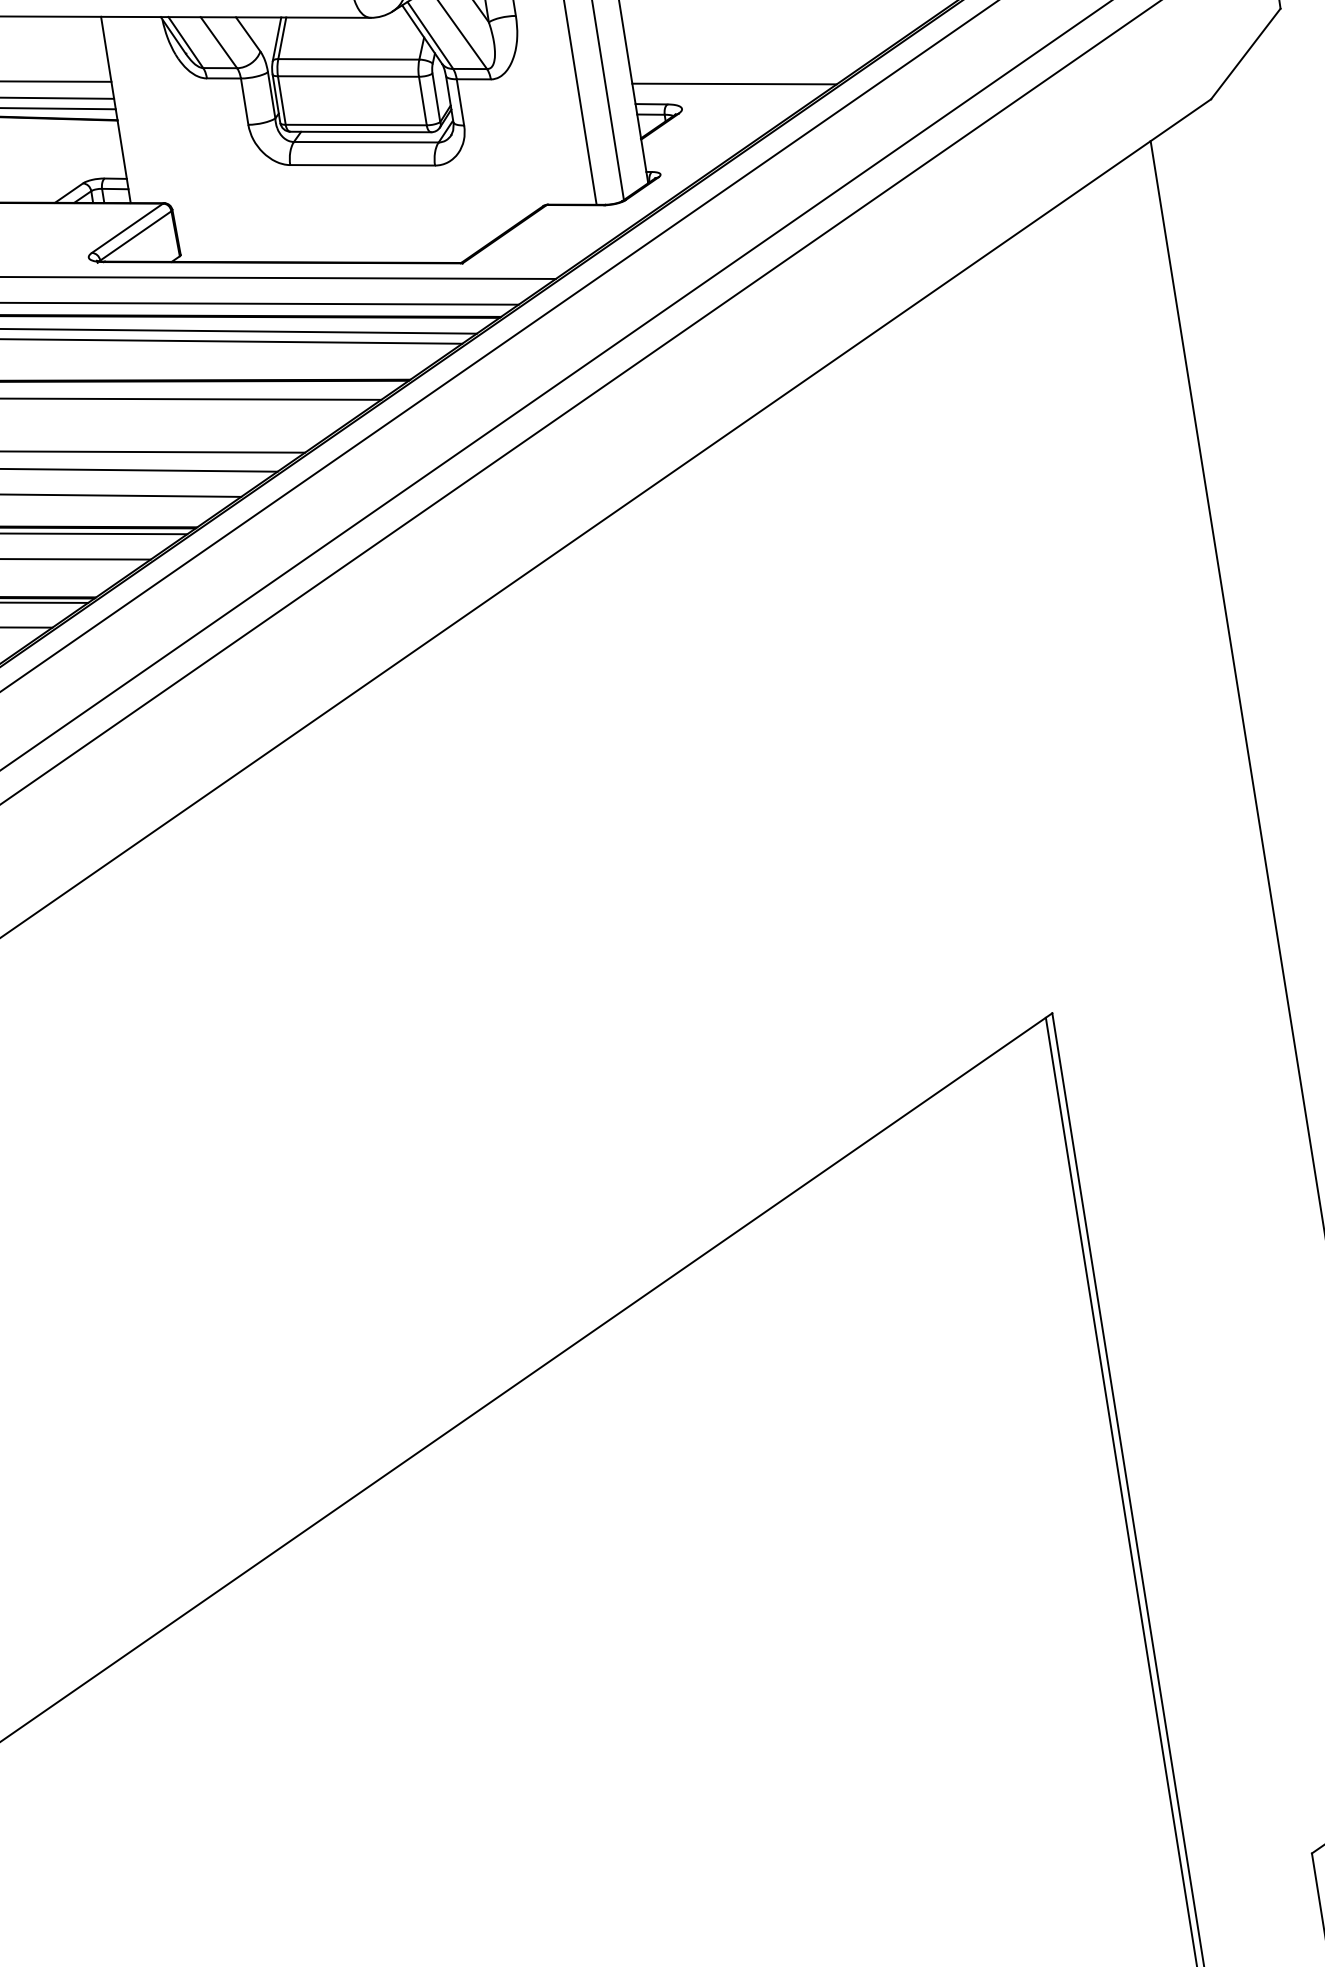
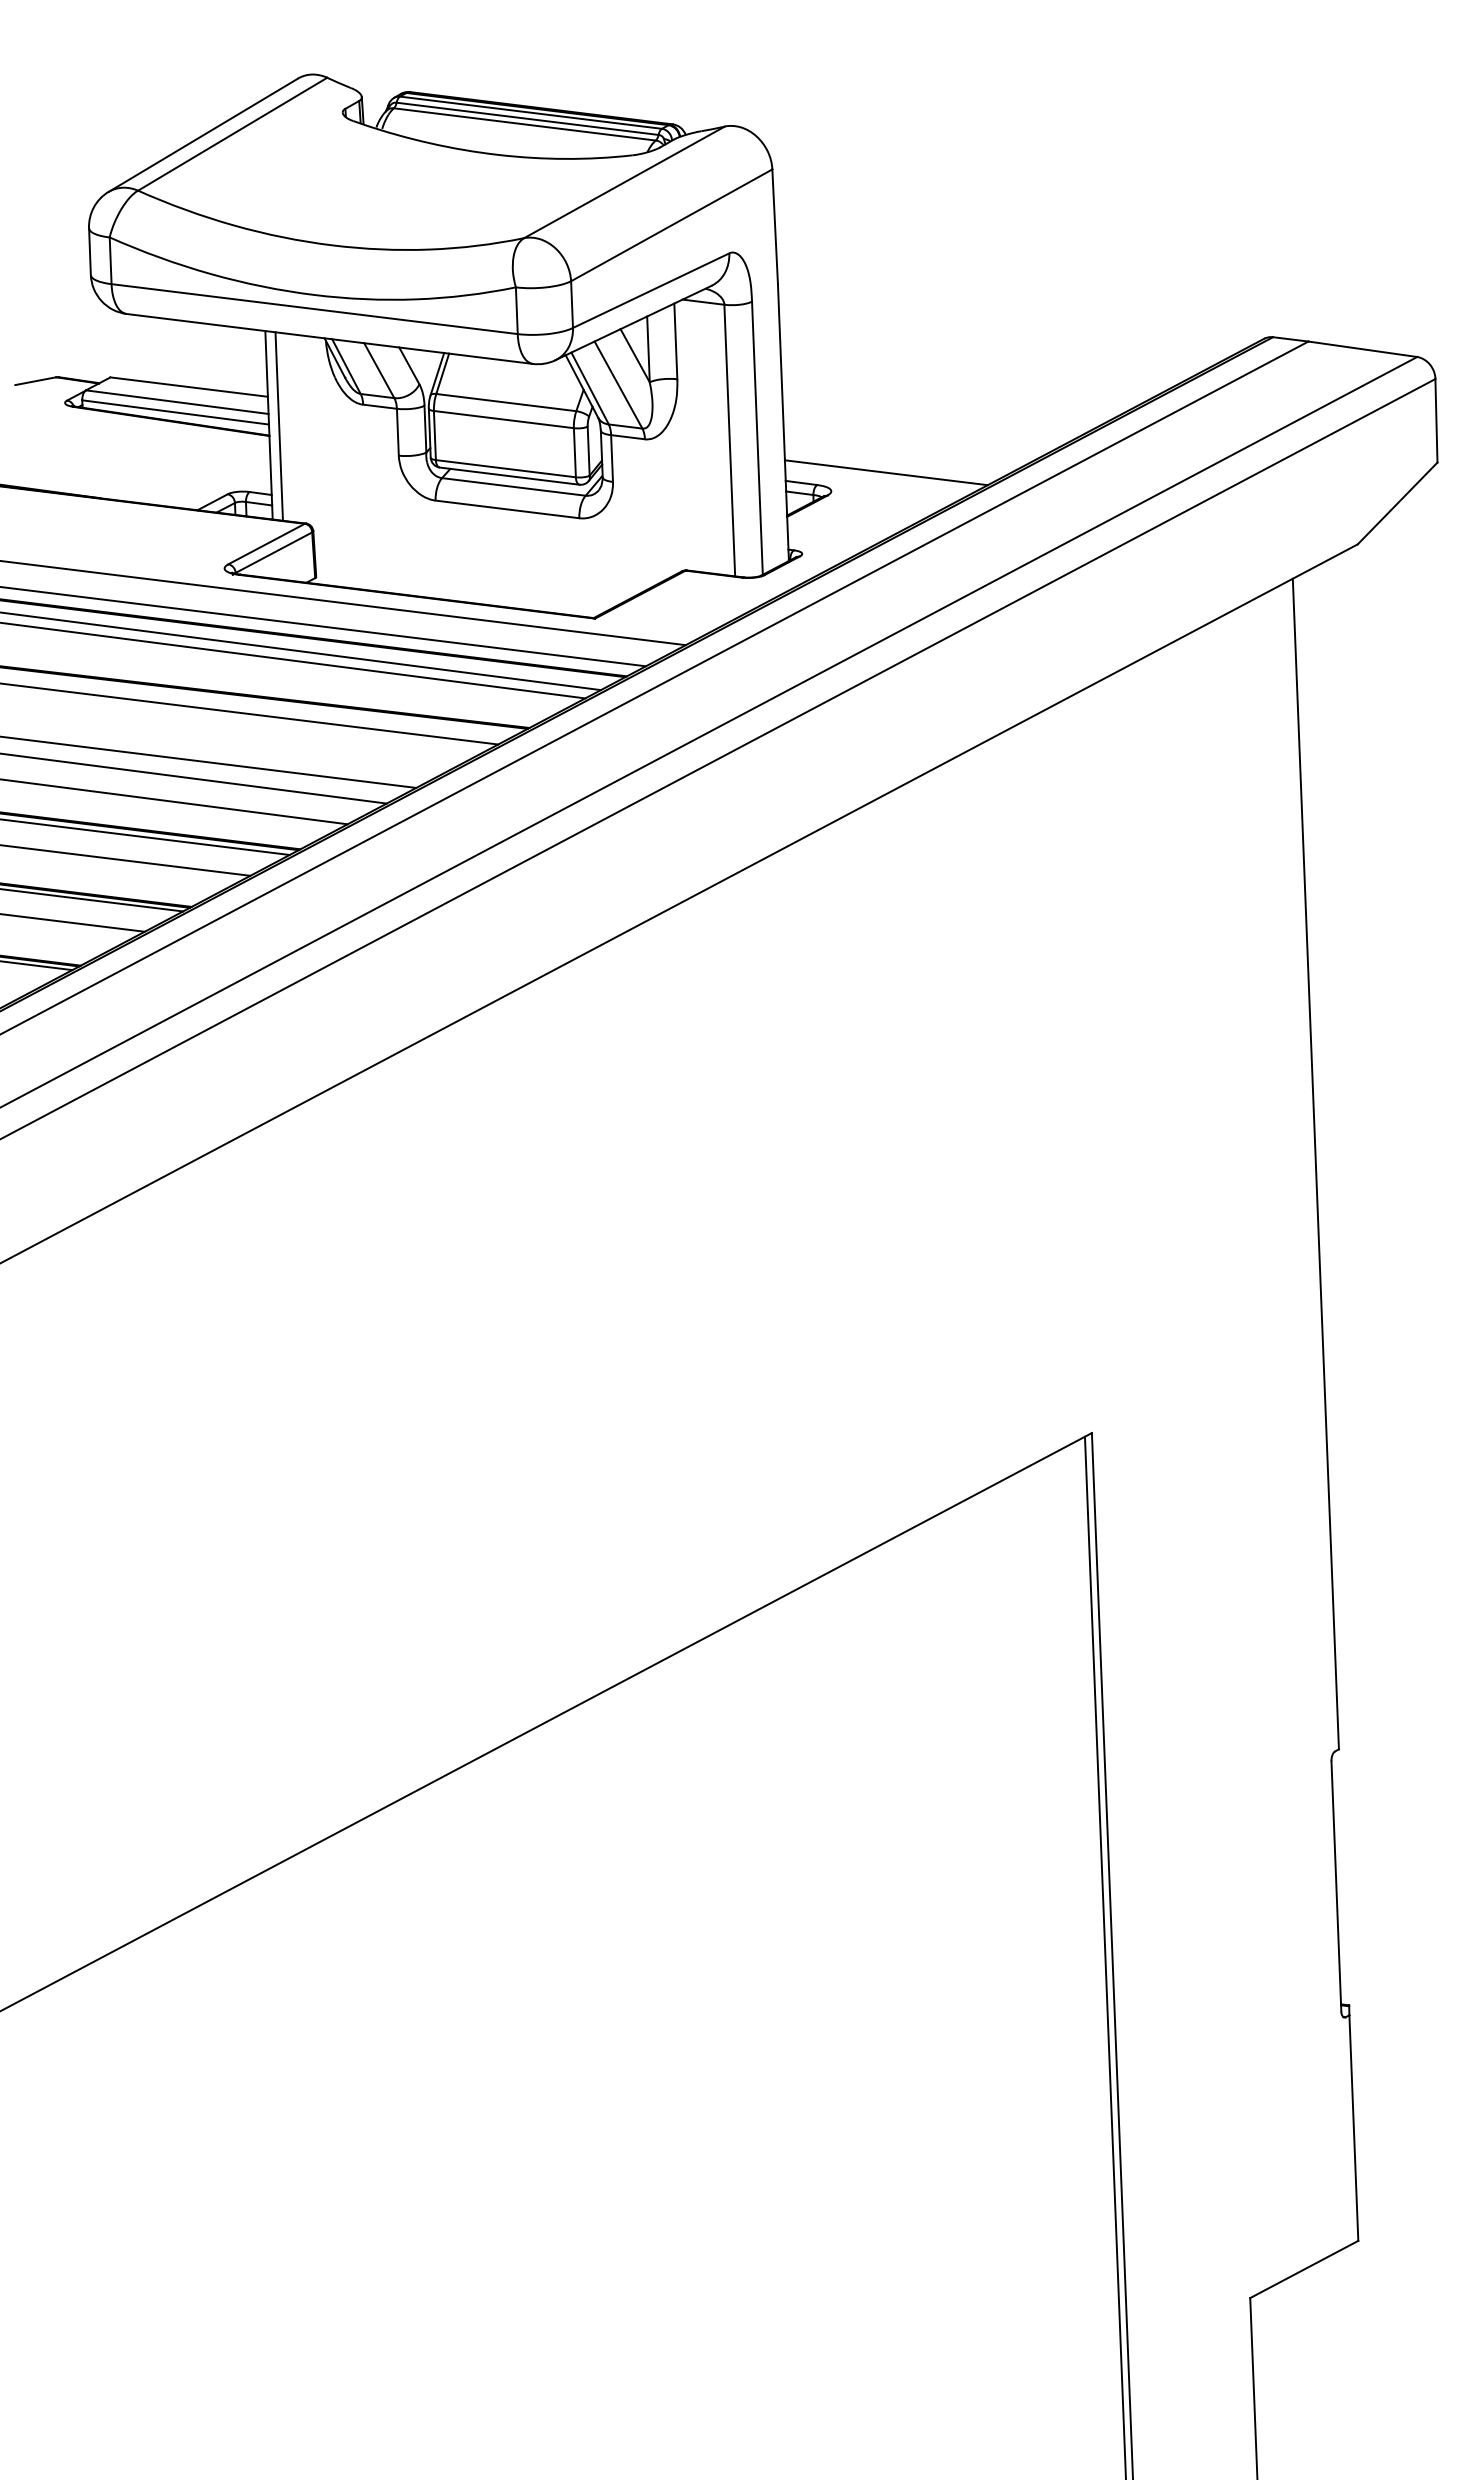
line: (125, 110) -> (278, 426), added

